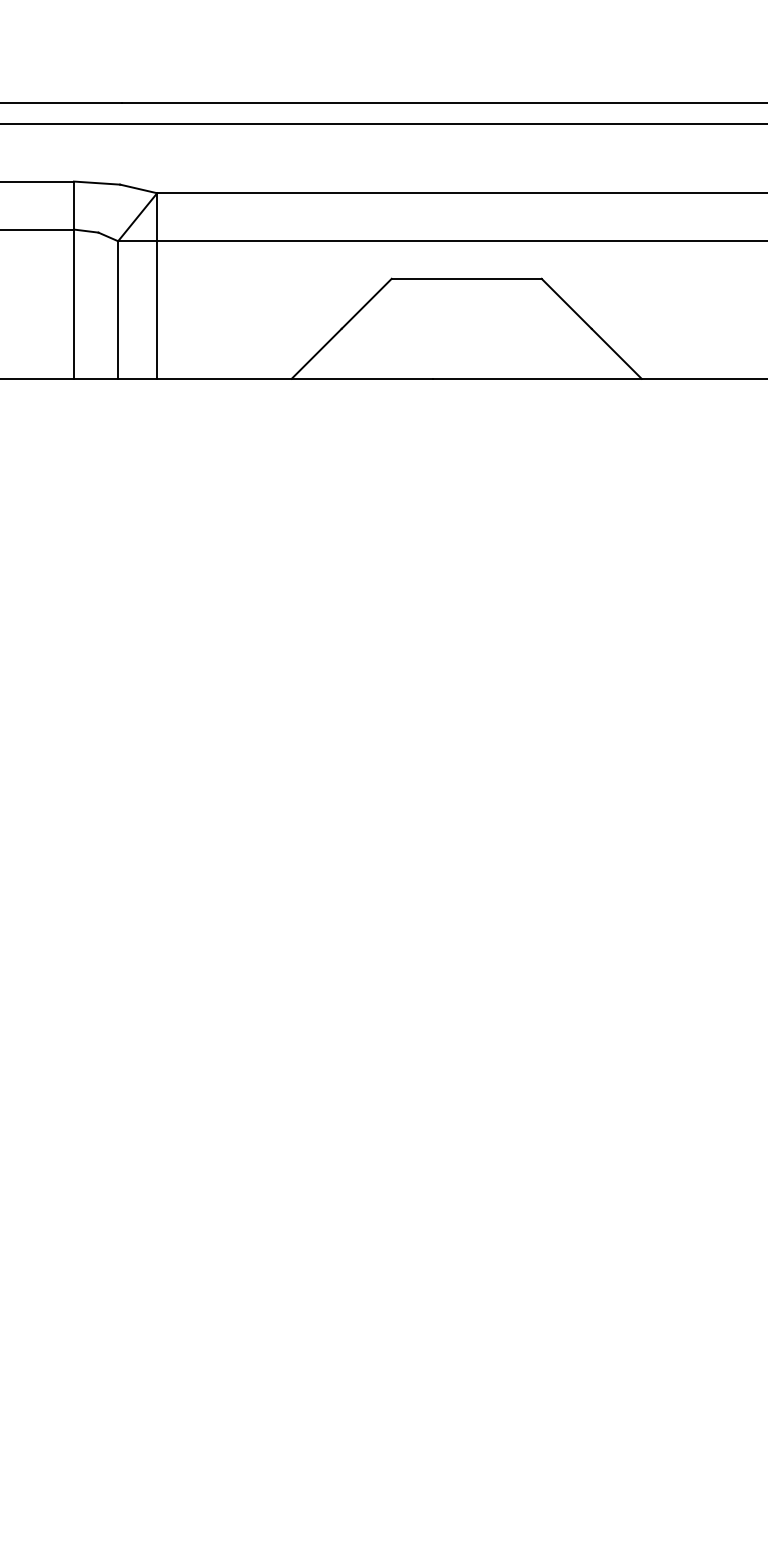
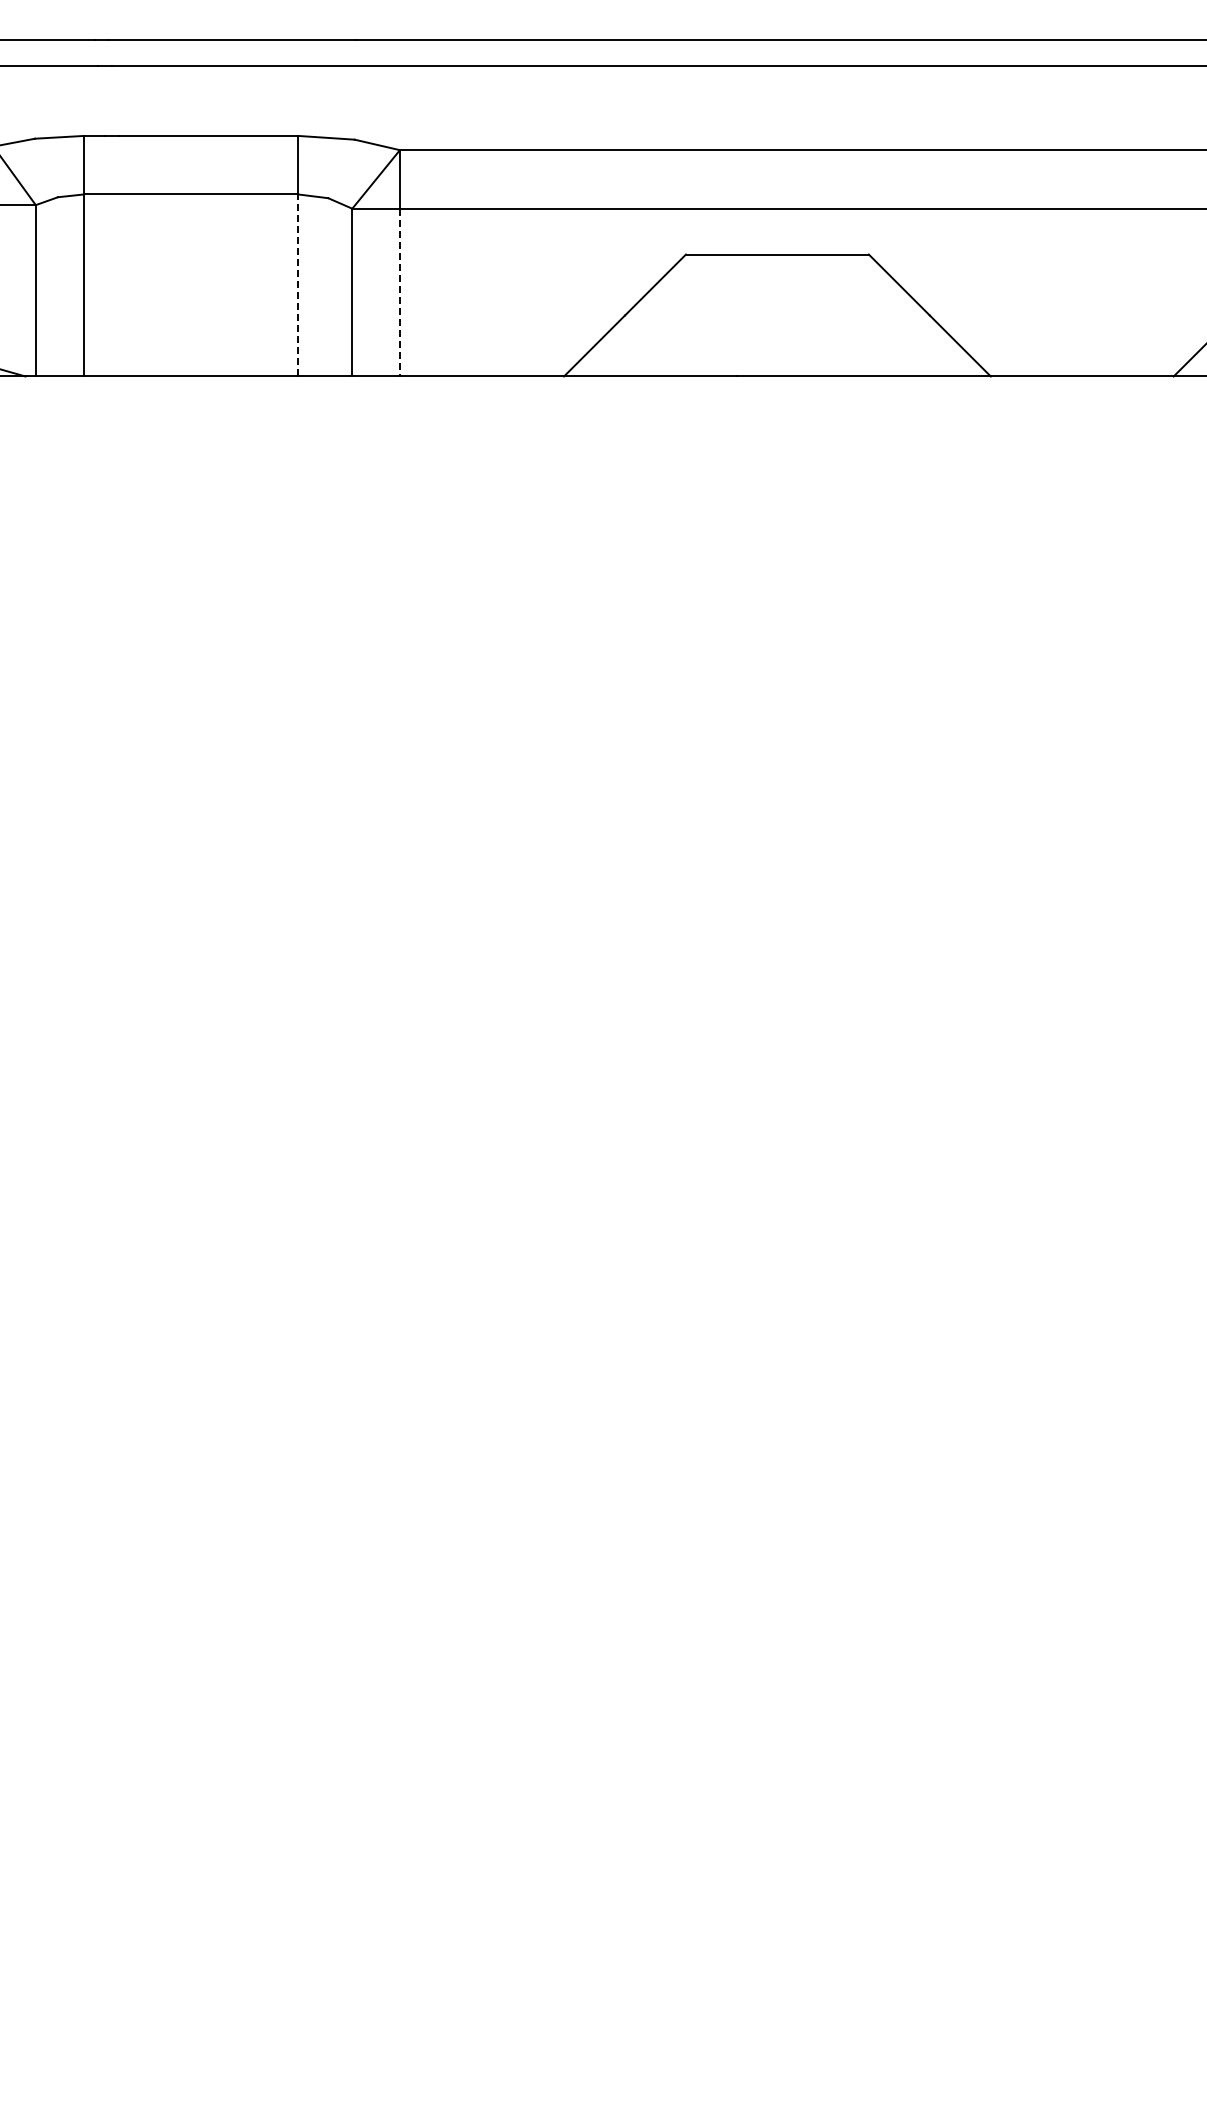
line: (74, 303) -> (298, 284), solid -> dashed
line: (156, 309) -> (399, 292), solid -> dashed

